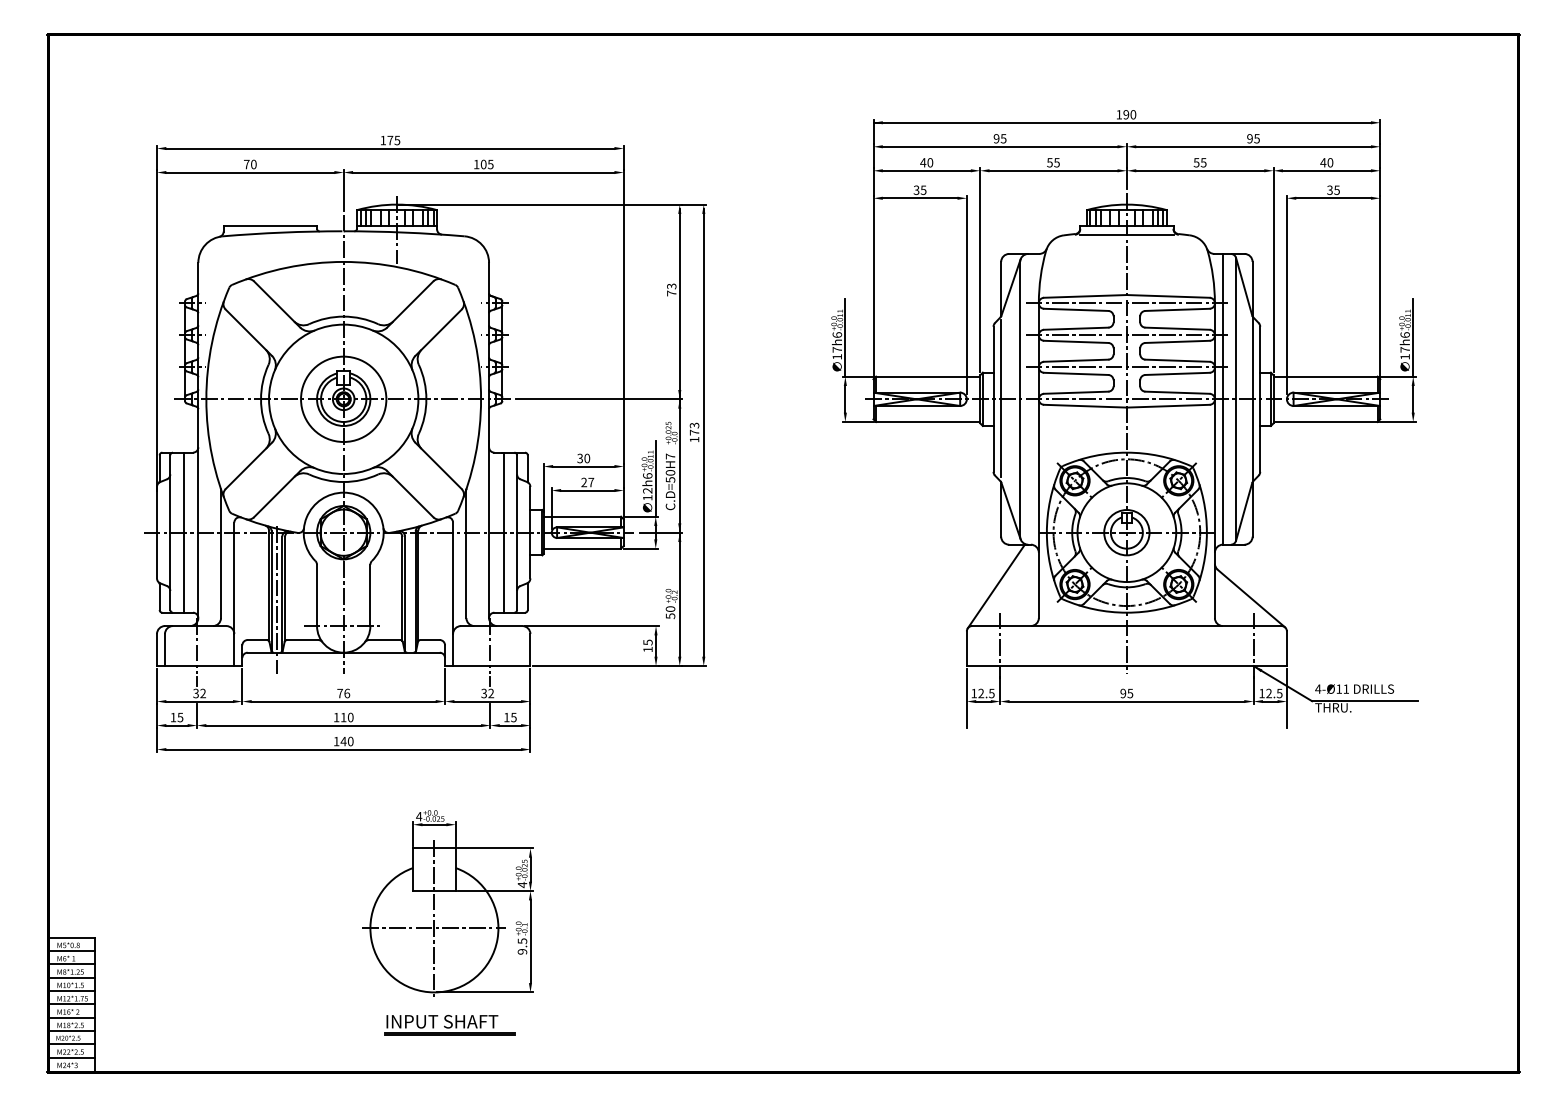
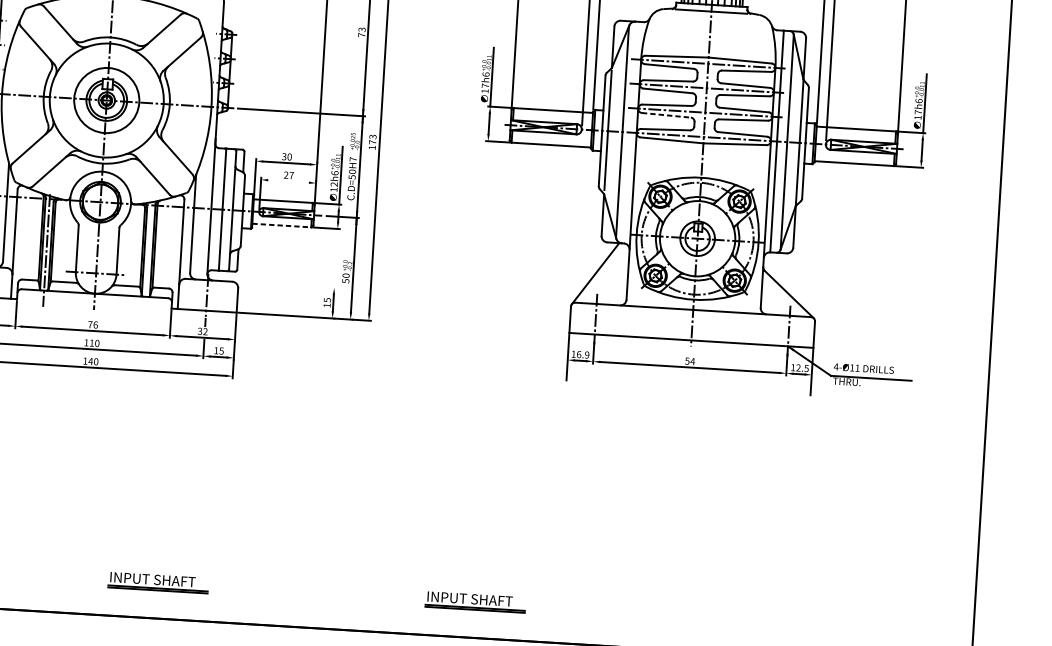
line: (1076, 373) -> (666, 115), solid -> dashed
line: (587, 490) -> (288, 181), removed
line: (582, 548) -> (281, 225), solid -> dashed
line: (591, 626) -> (285, 285), removed
text: (986, 693) -> (583, 354), 12.5 -> 16.9
text: (1126, 693) -> (689, 361), 95 -> 54
part: (447, 903) -> (162, 489), removed
part: (865, 1024) -> (475, 601), added

